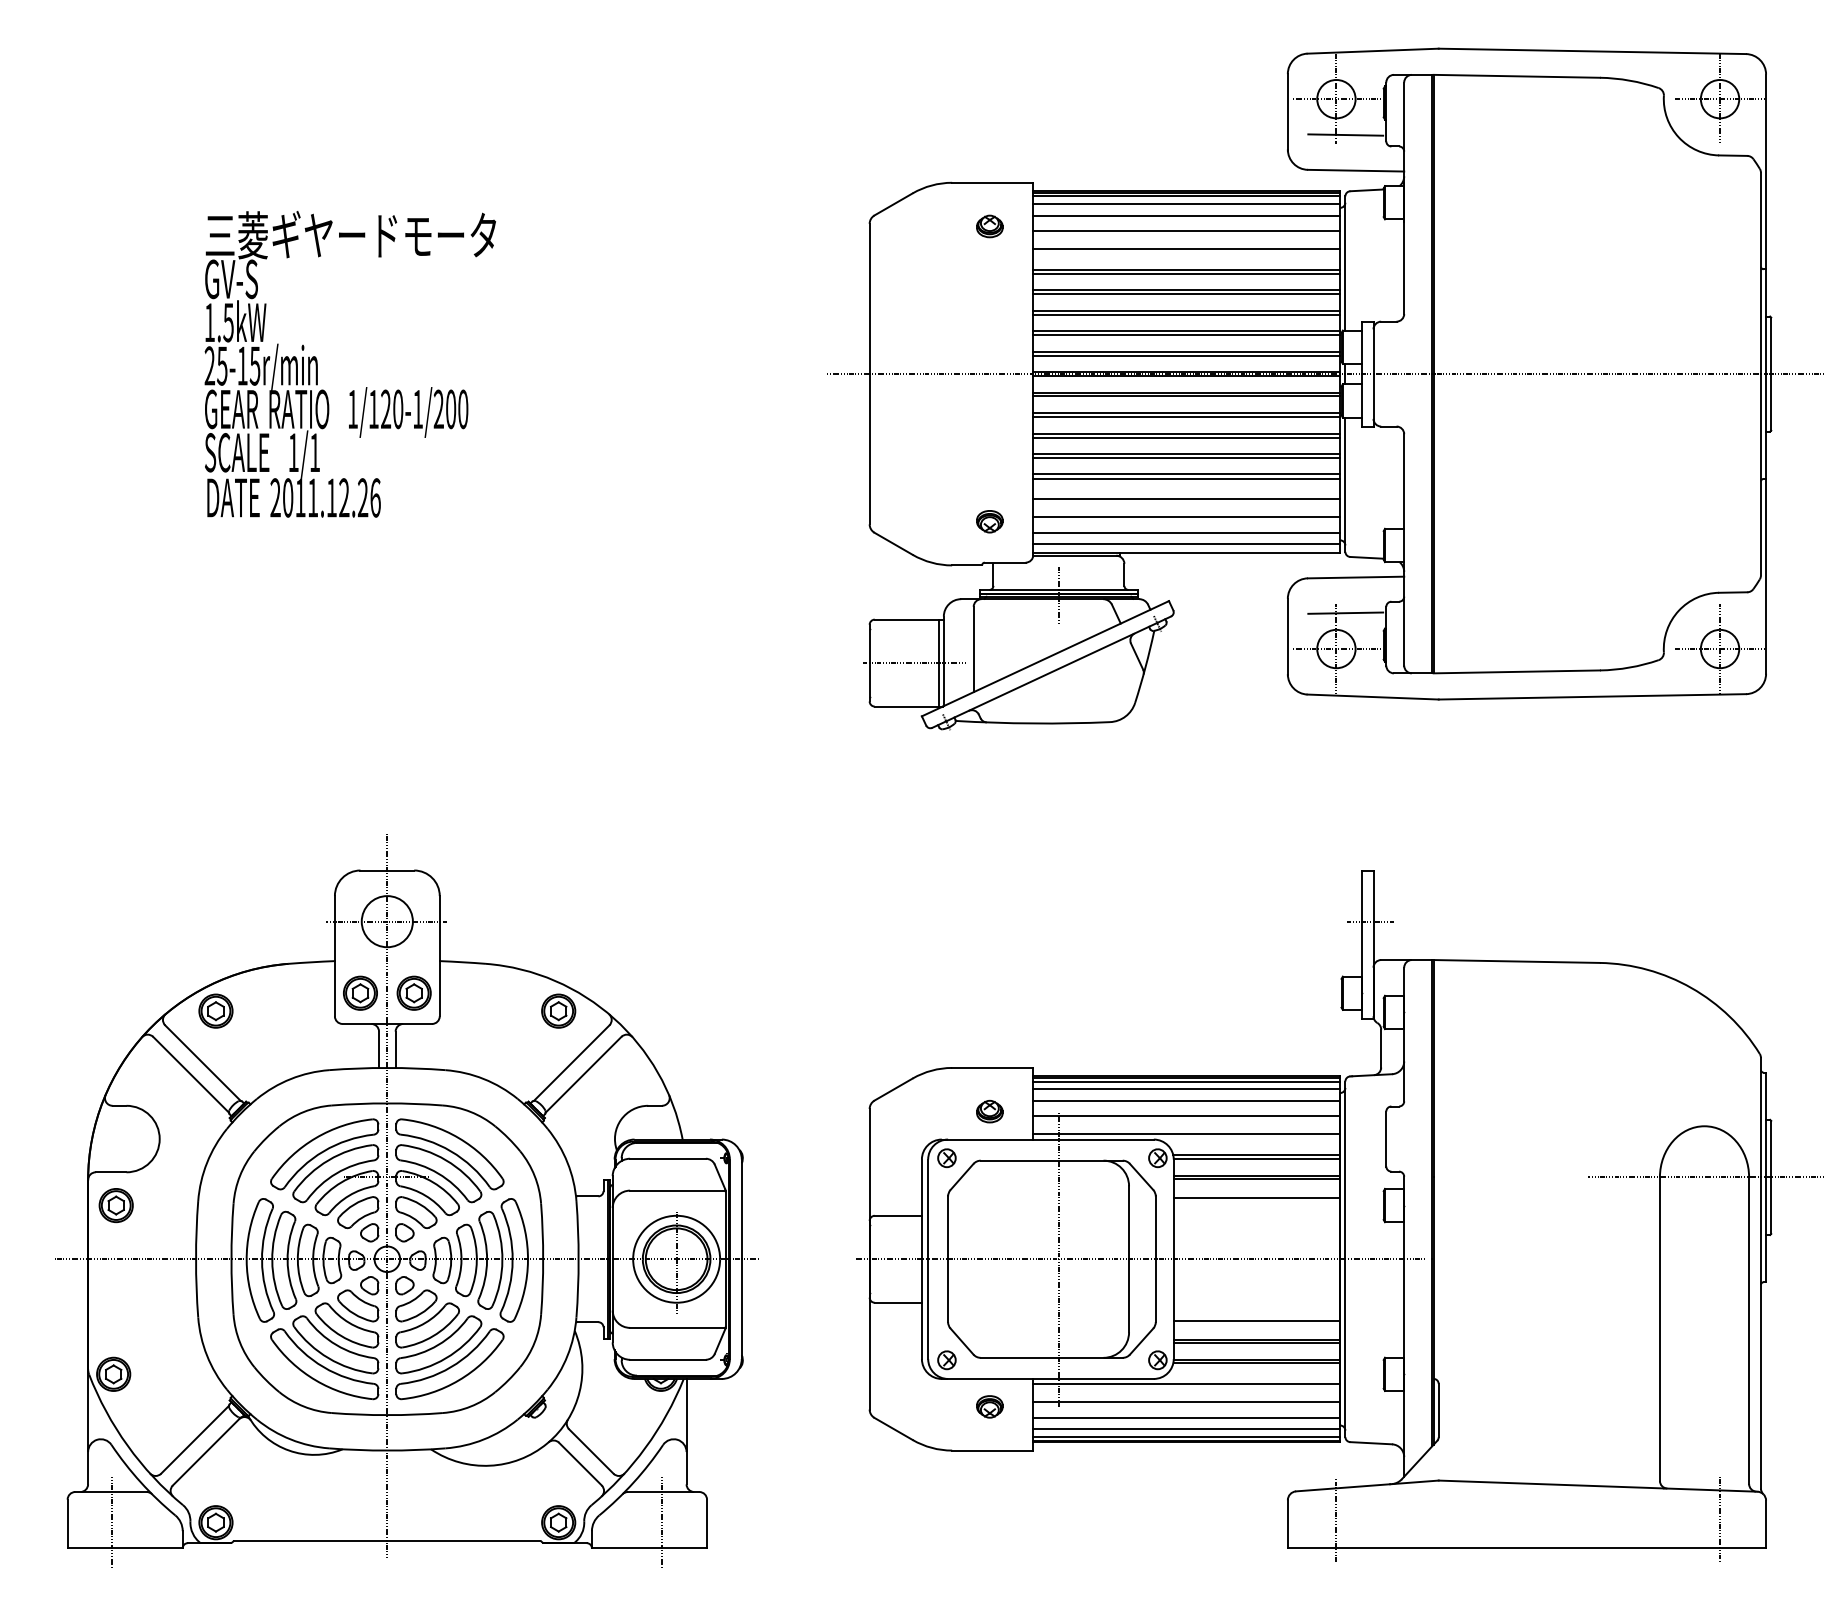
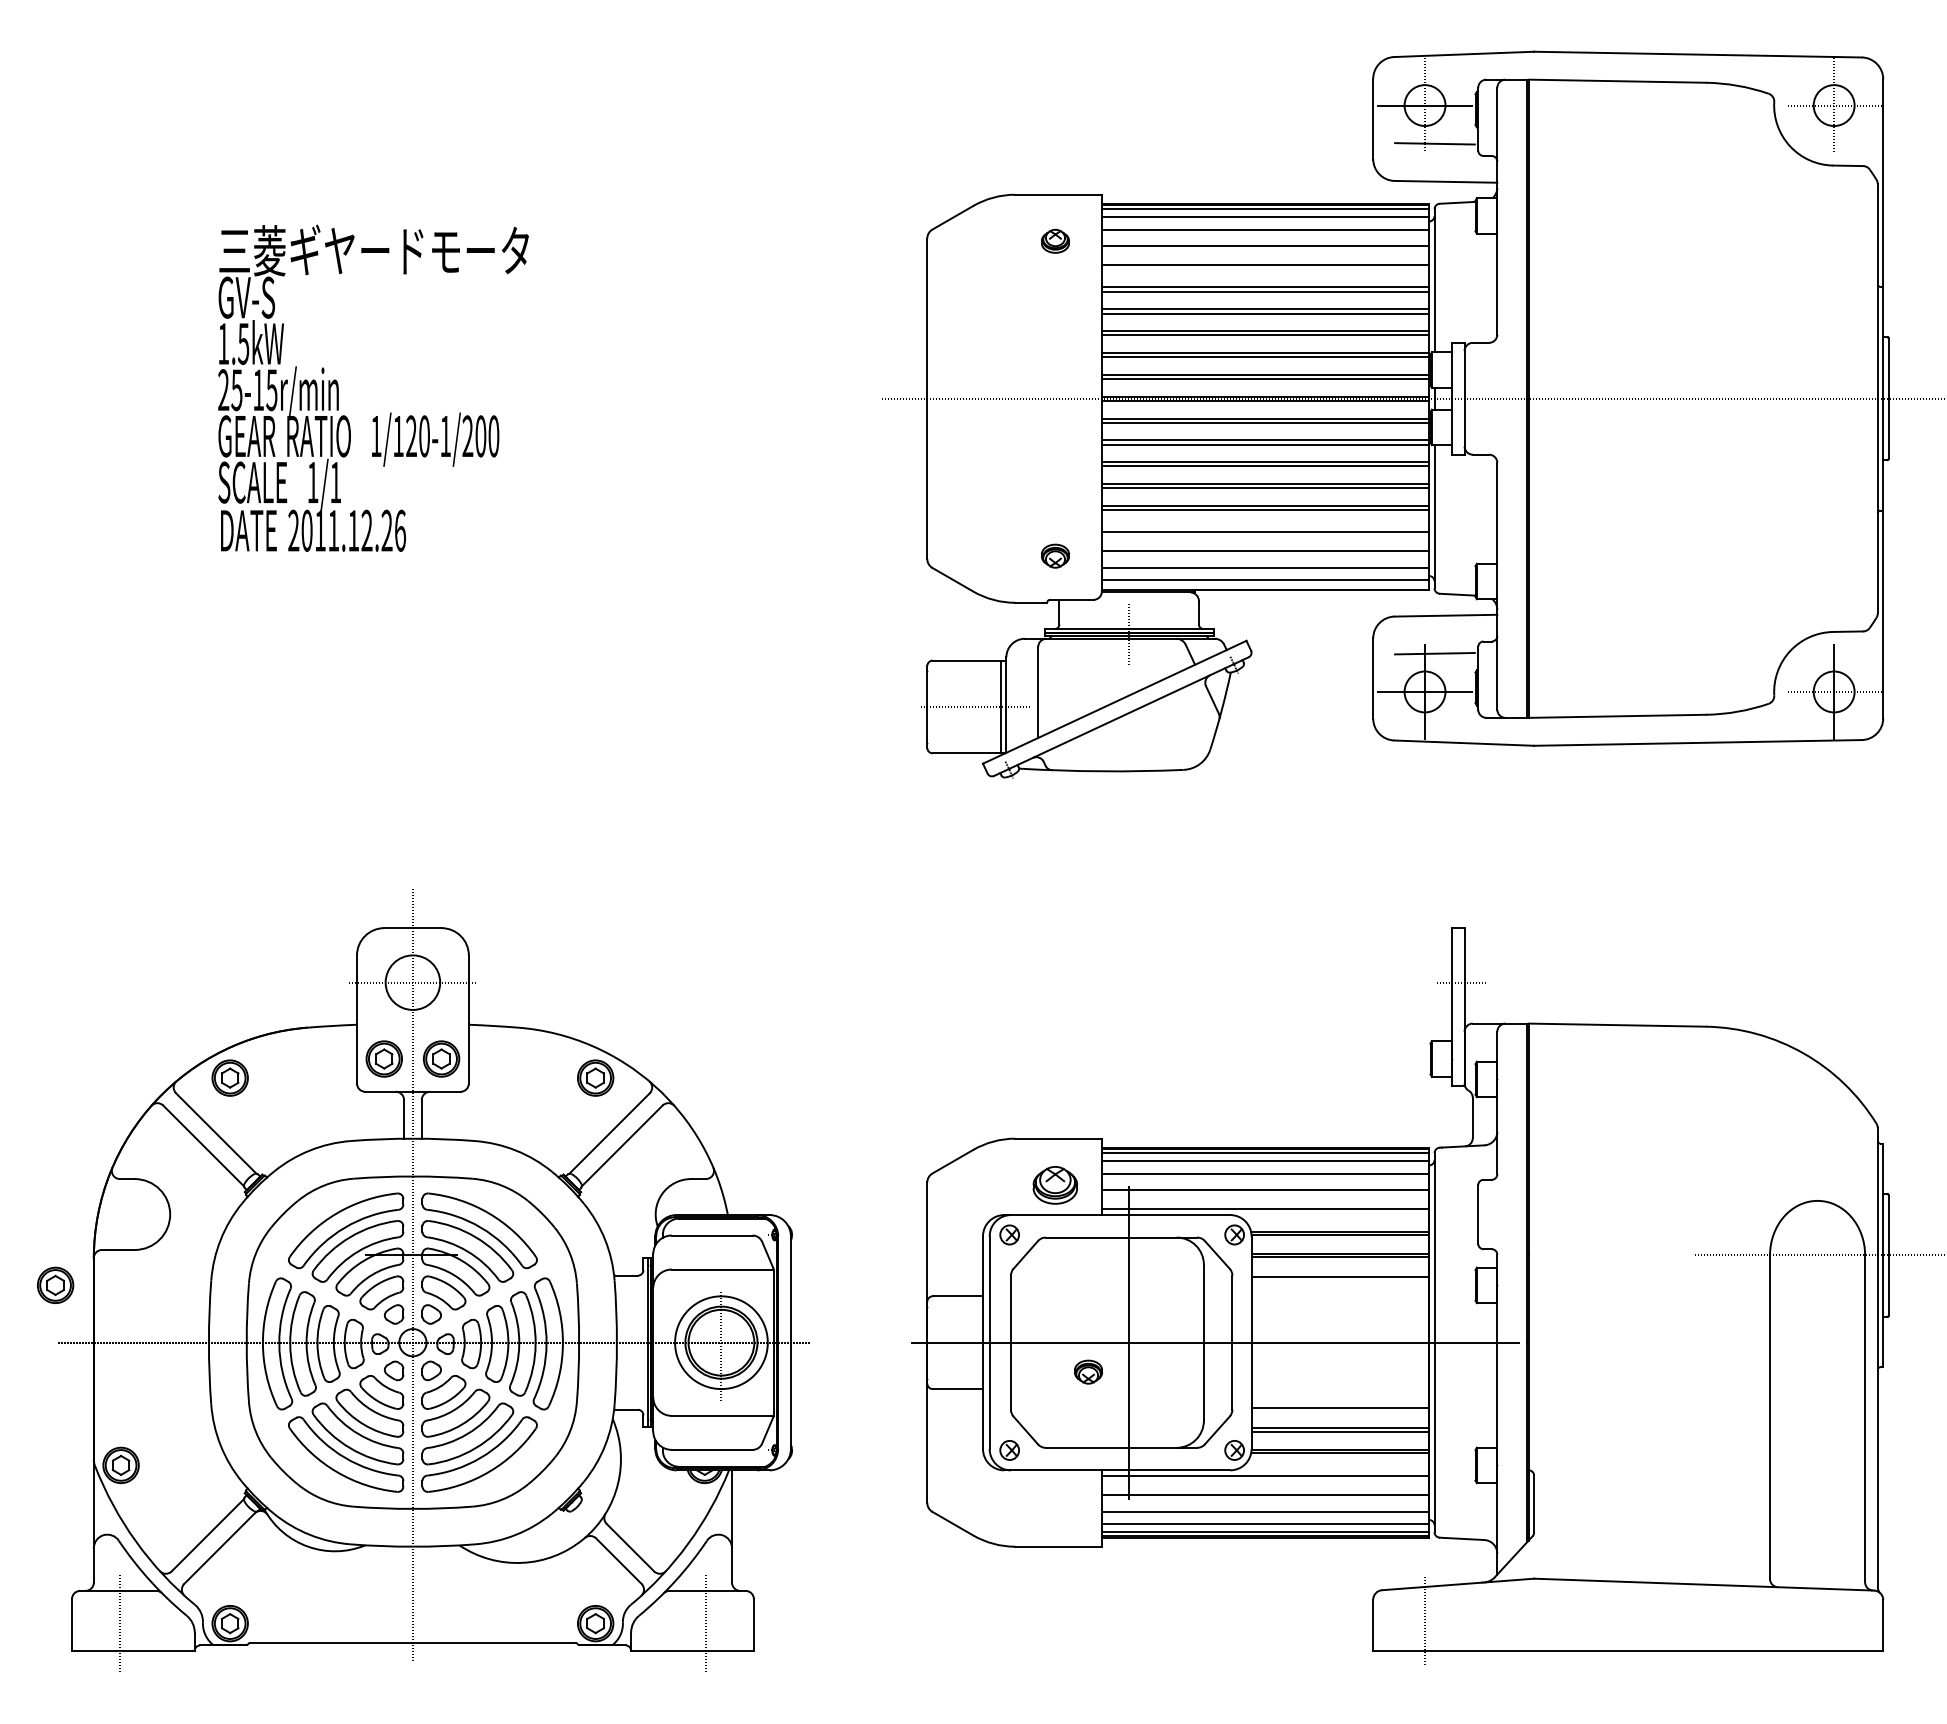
part: (989, 1111) -> (1055, 1185), size x1.6
part: (115, 1205) -> (54, 1285), moved
part: (989, 1406) -> (1088, 1371), moved
line: (1720, 1519) -> (1834, 1620), removed

